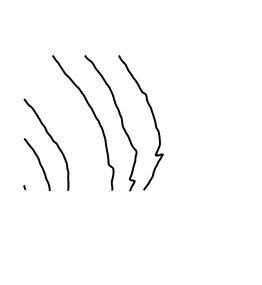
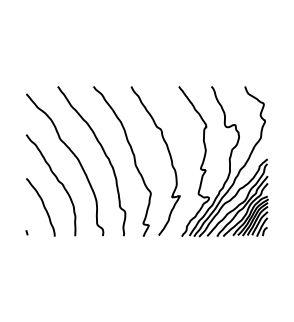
curve: (66, 117) -> (73, 155), added
part: (202, 123) -> (223, 161), added

